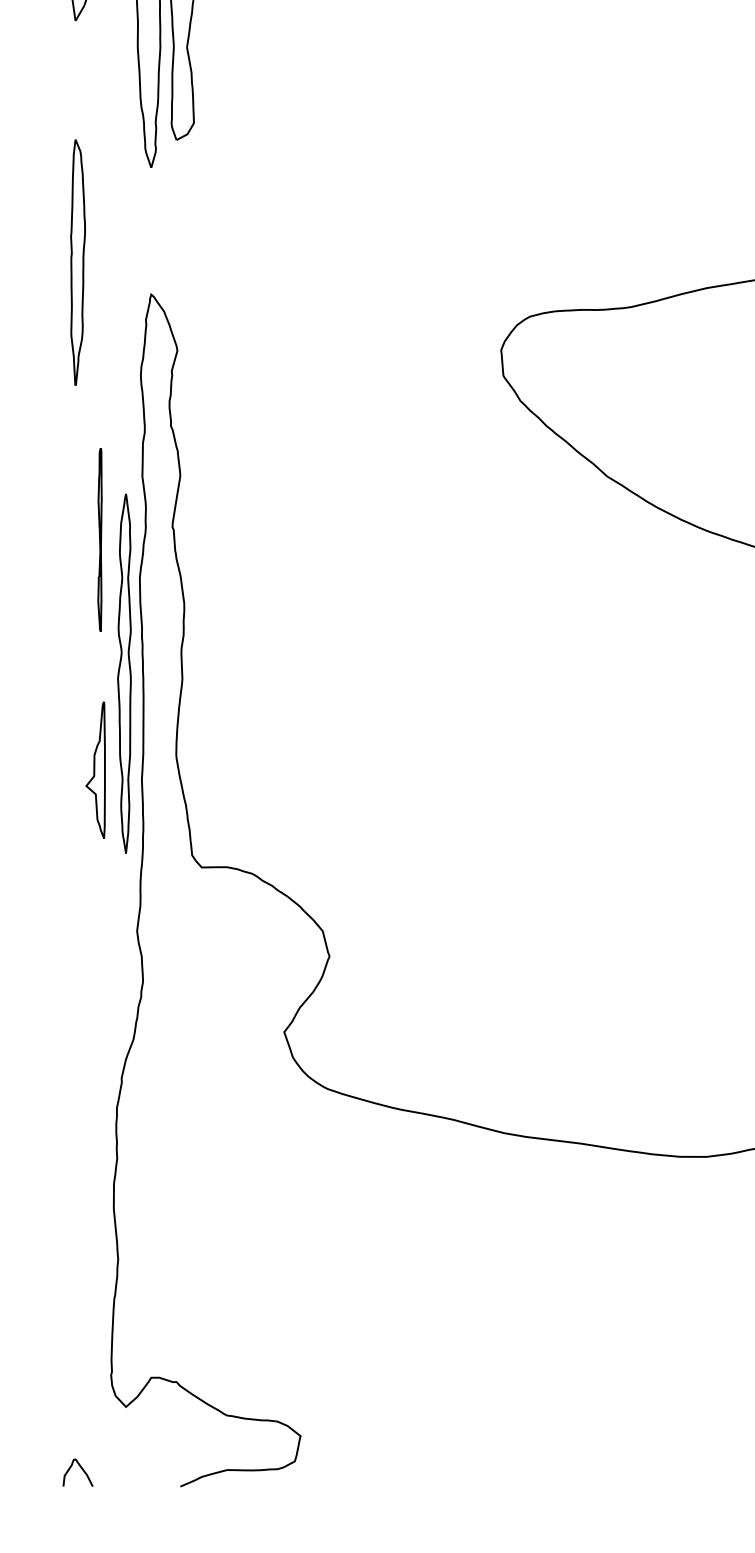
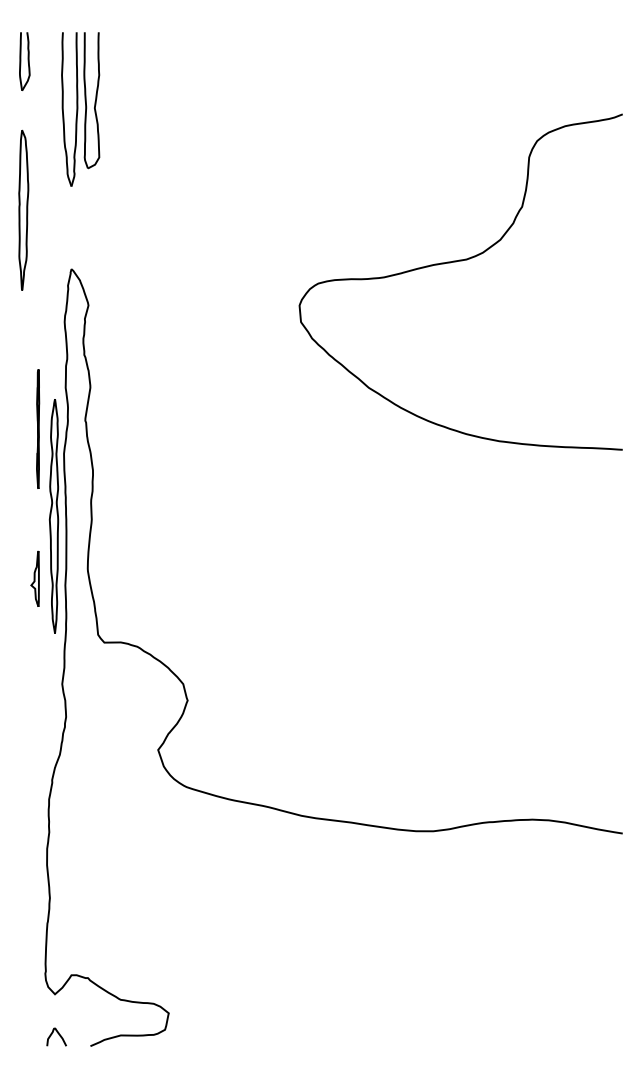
part: (77, 261) -> (23, 209), moved
part: (94, 769) -> (34, 578), size x0.62
curve: (80, 1468) -> (58, 1034), moved

